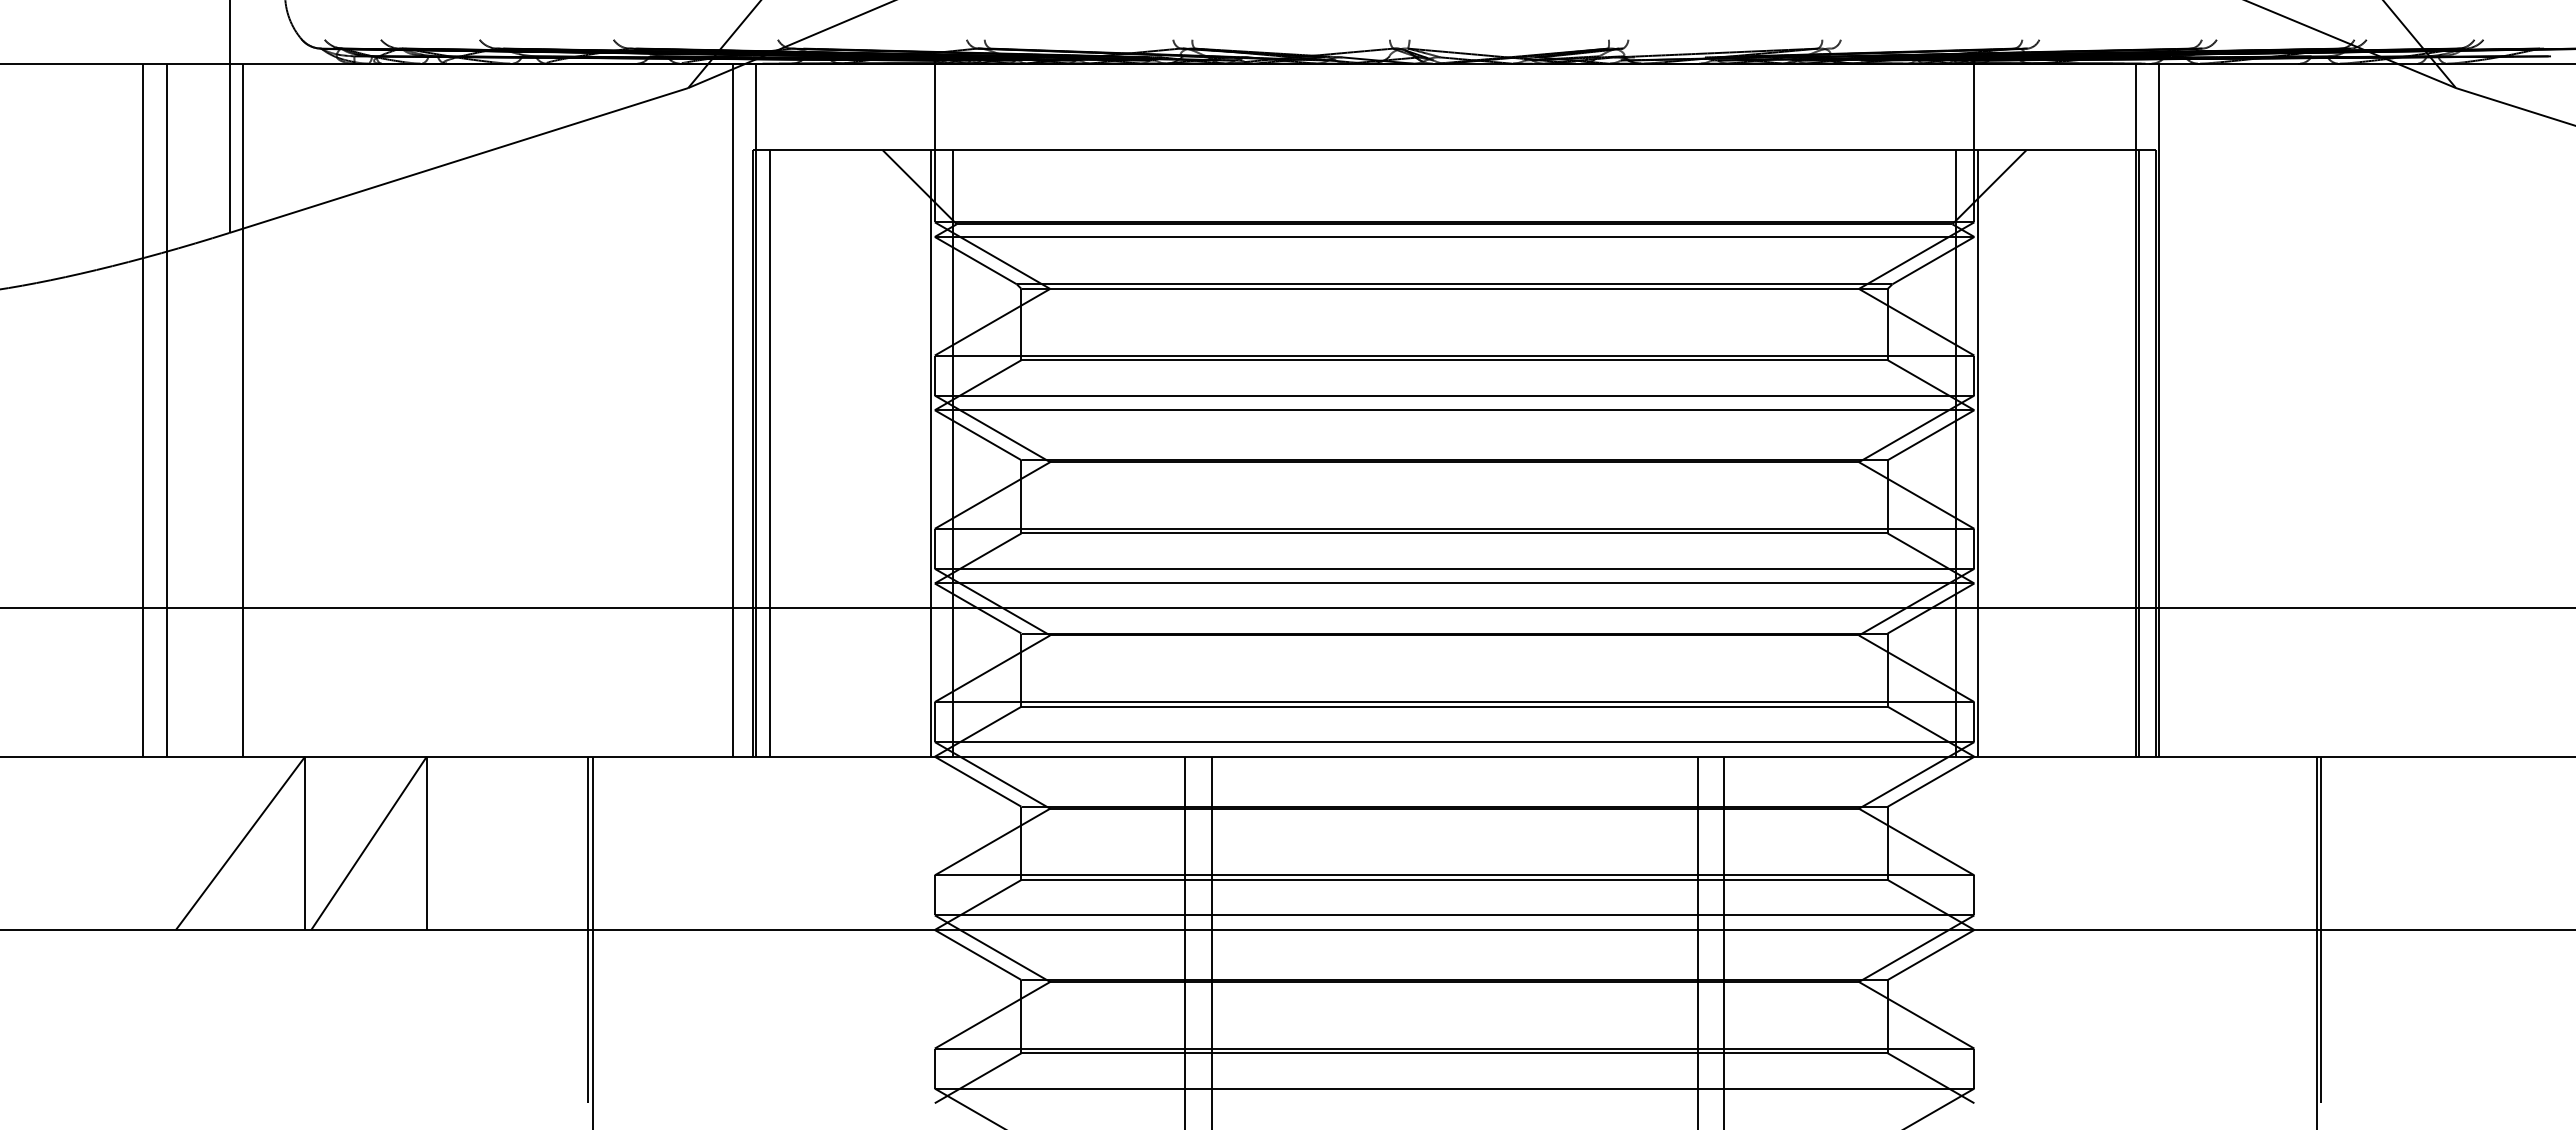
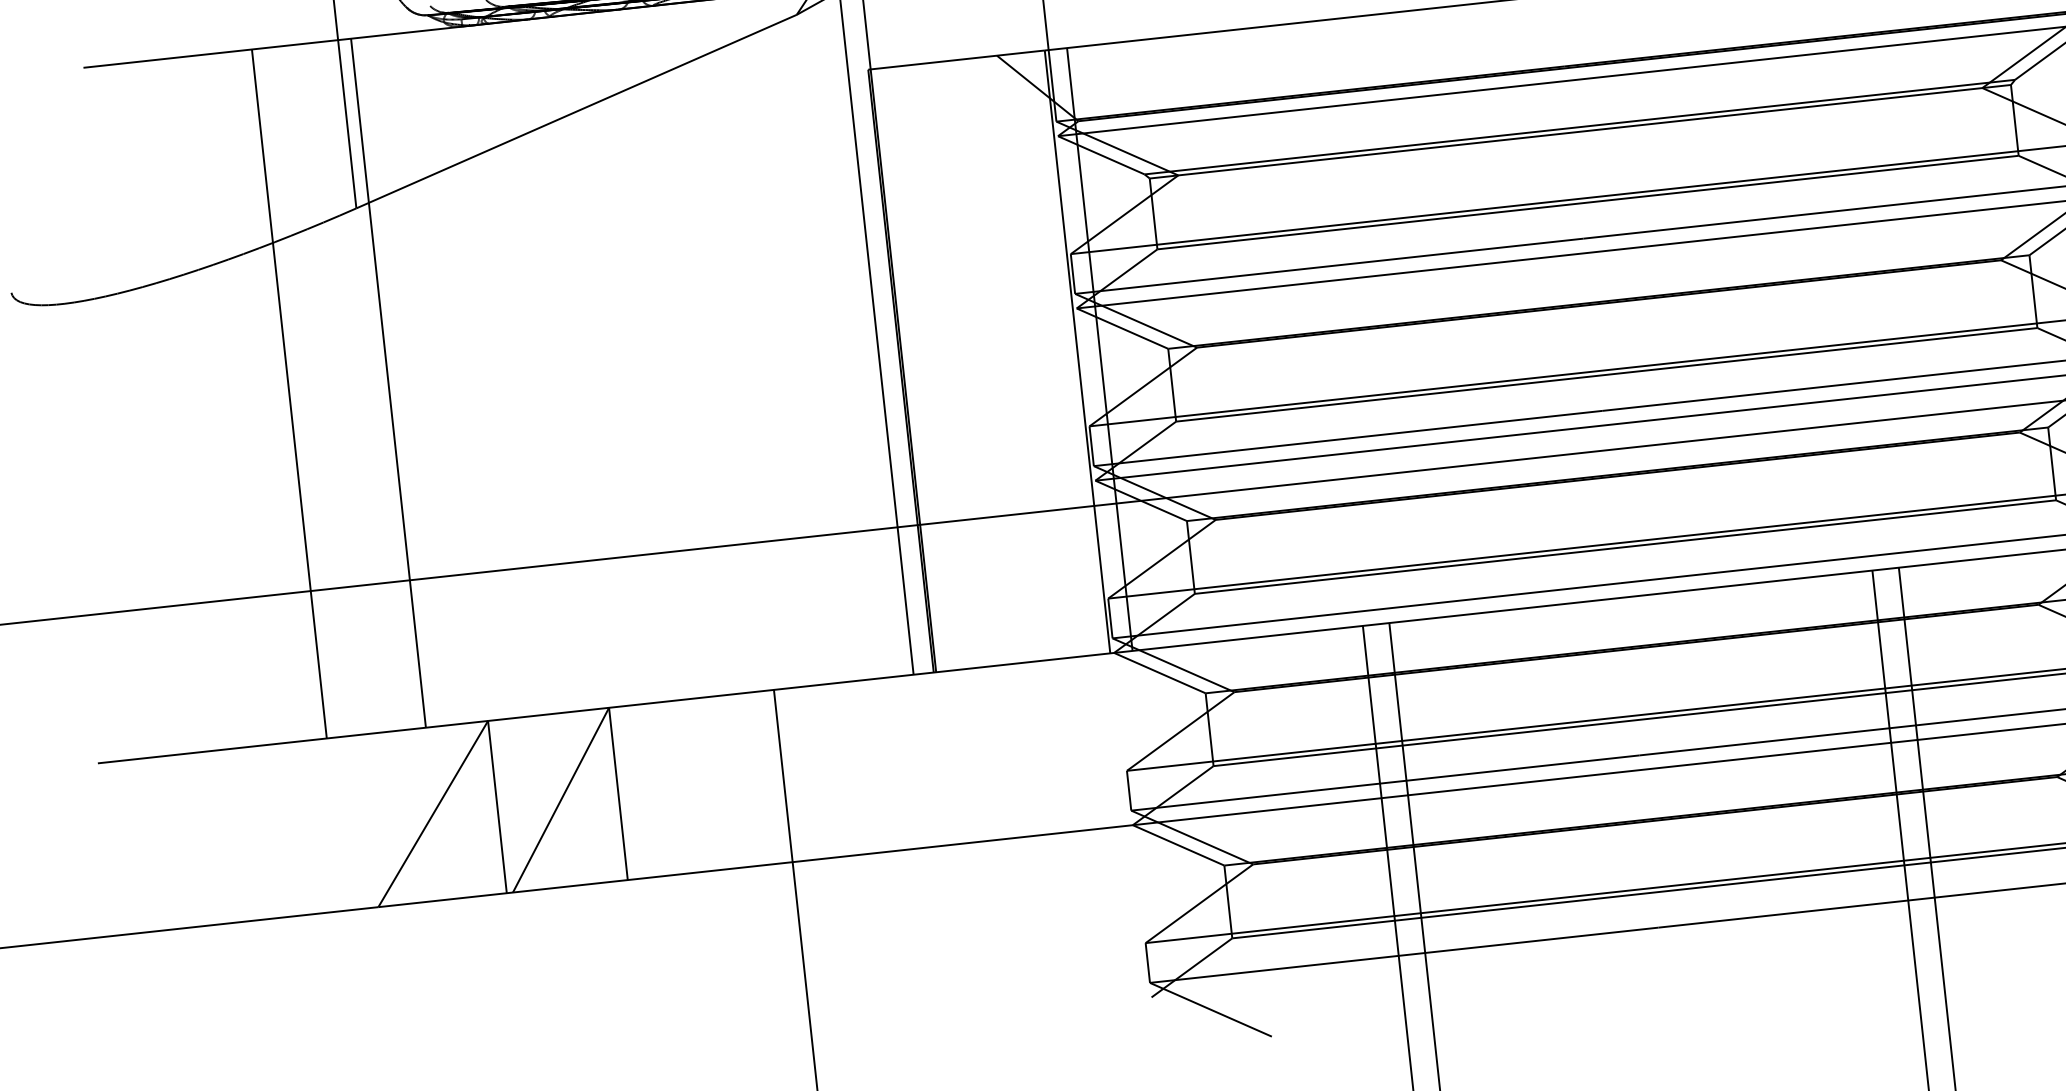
line: (167, 409) -> (313, 390), removed
line: (769, 453) -> (917, 369), removed
line: (588, 929) -> (788, 862), removed

